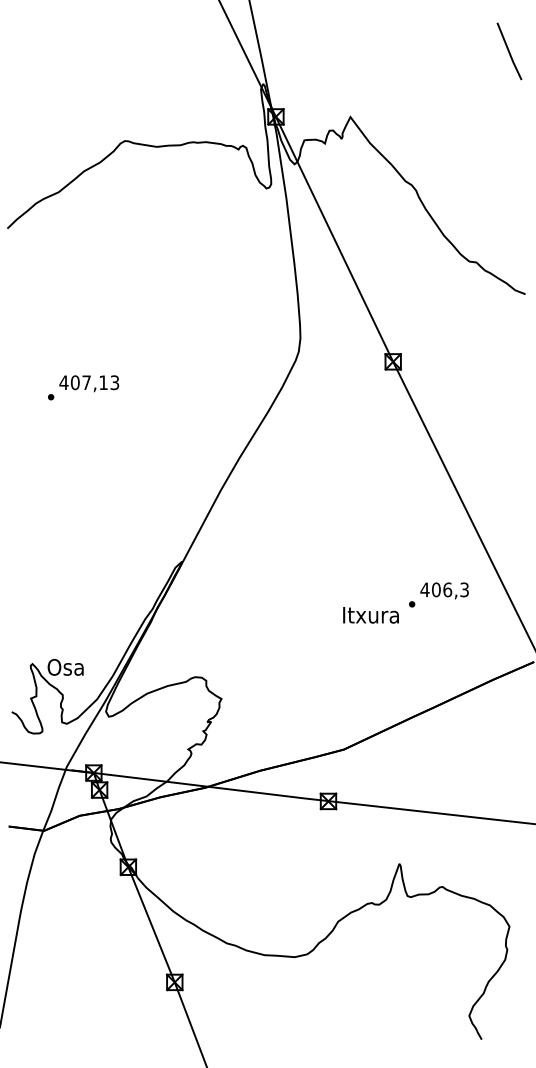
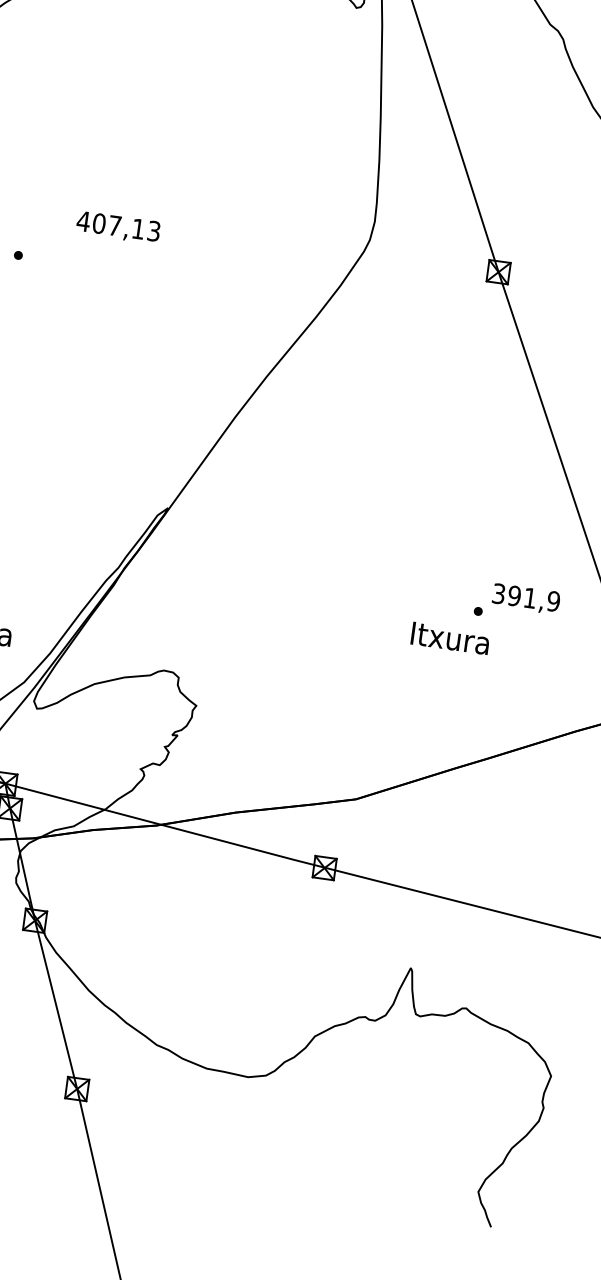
text: (89, 383) -> (118, 227), moved
text: (444, 589) -> (525, 597), 406,3 -> 391,9
text: (370, 615) -> (449, 638), moved

